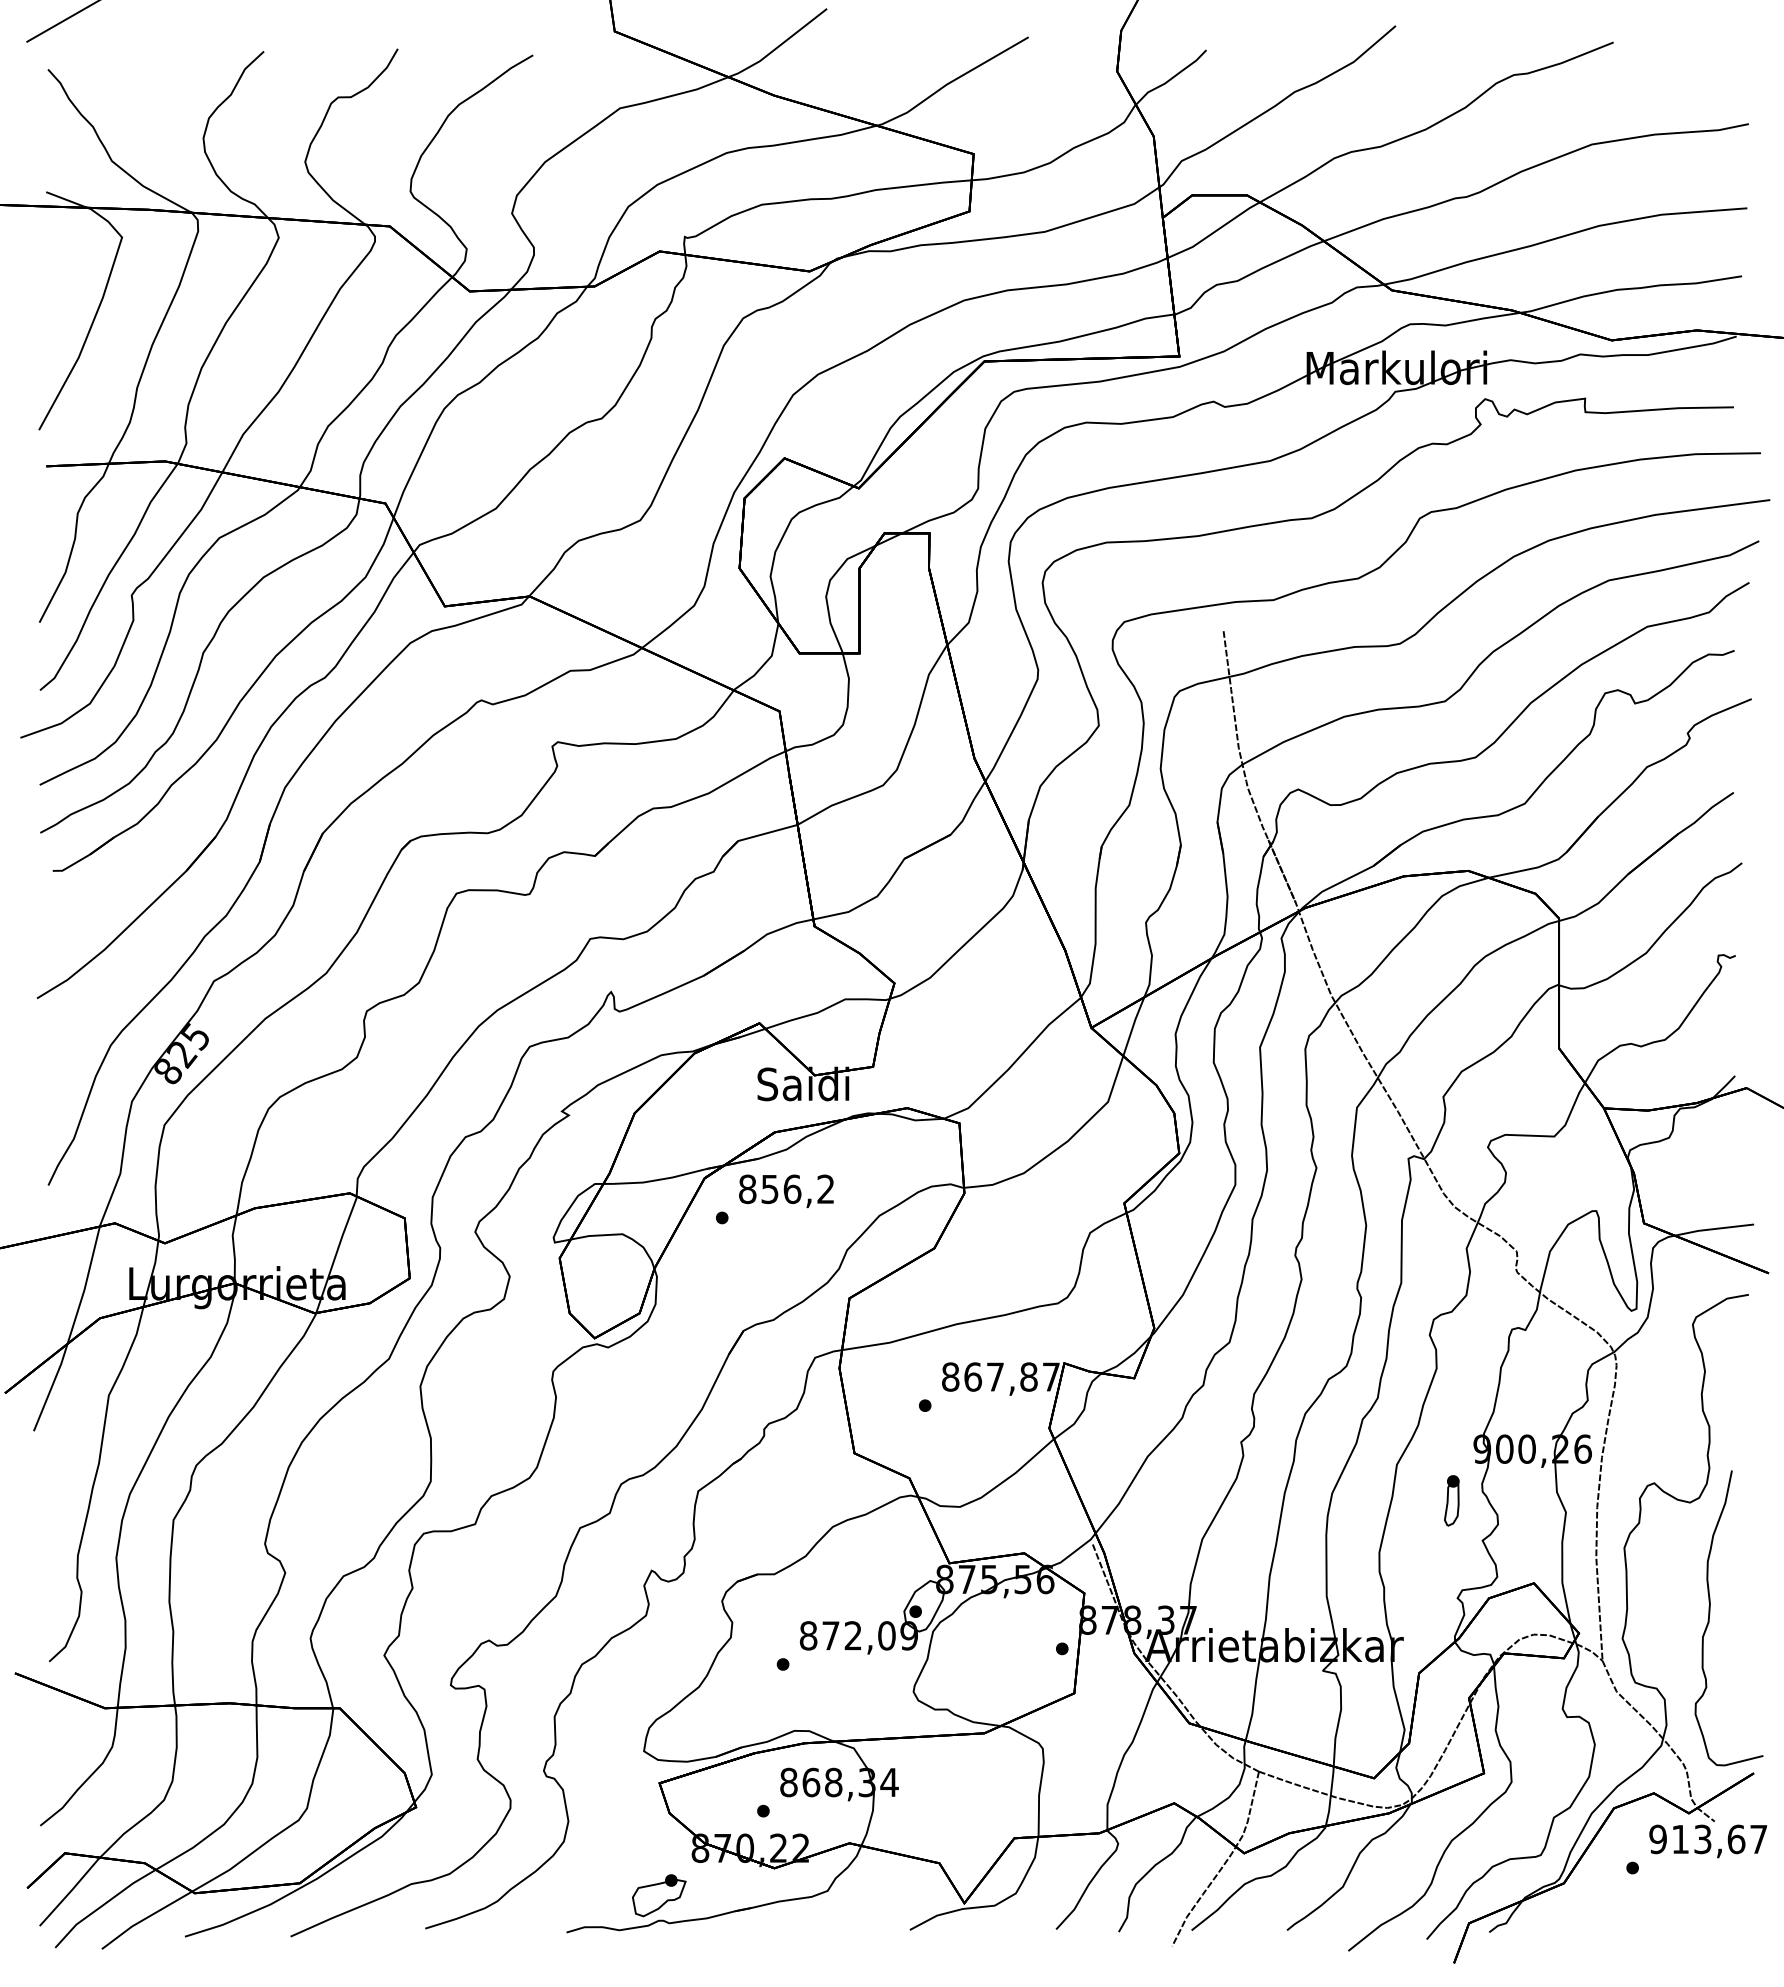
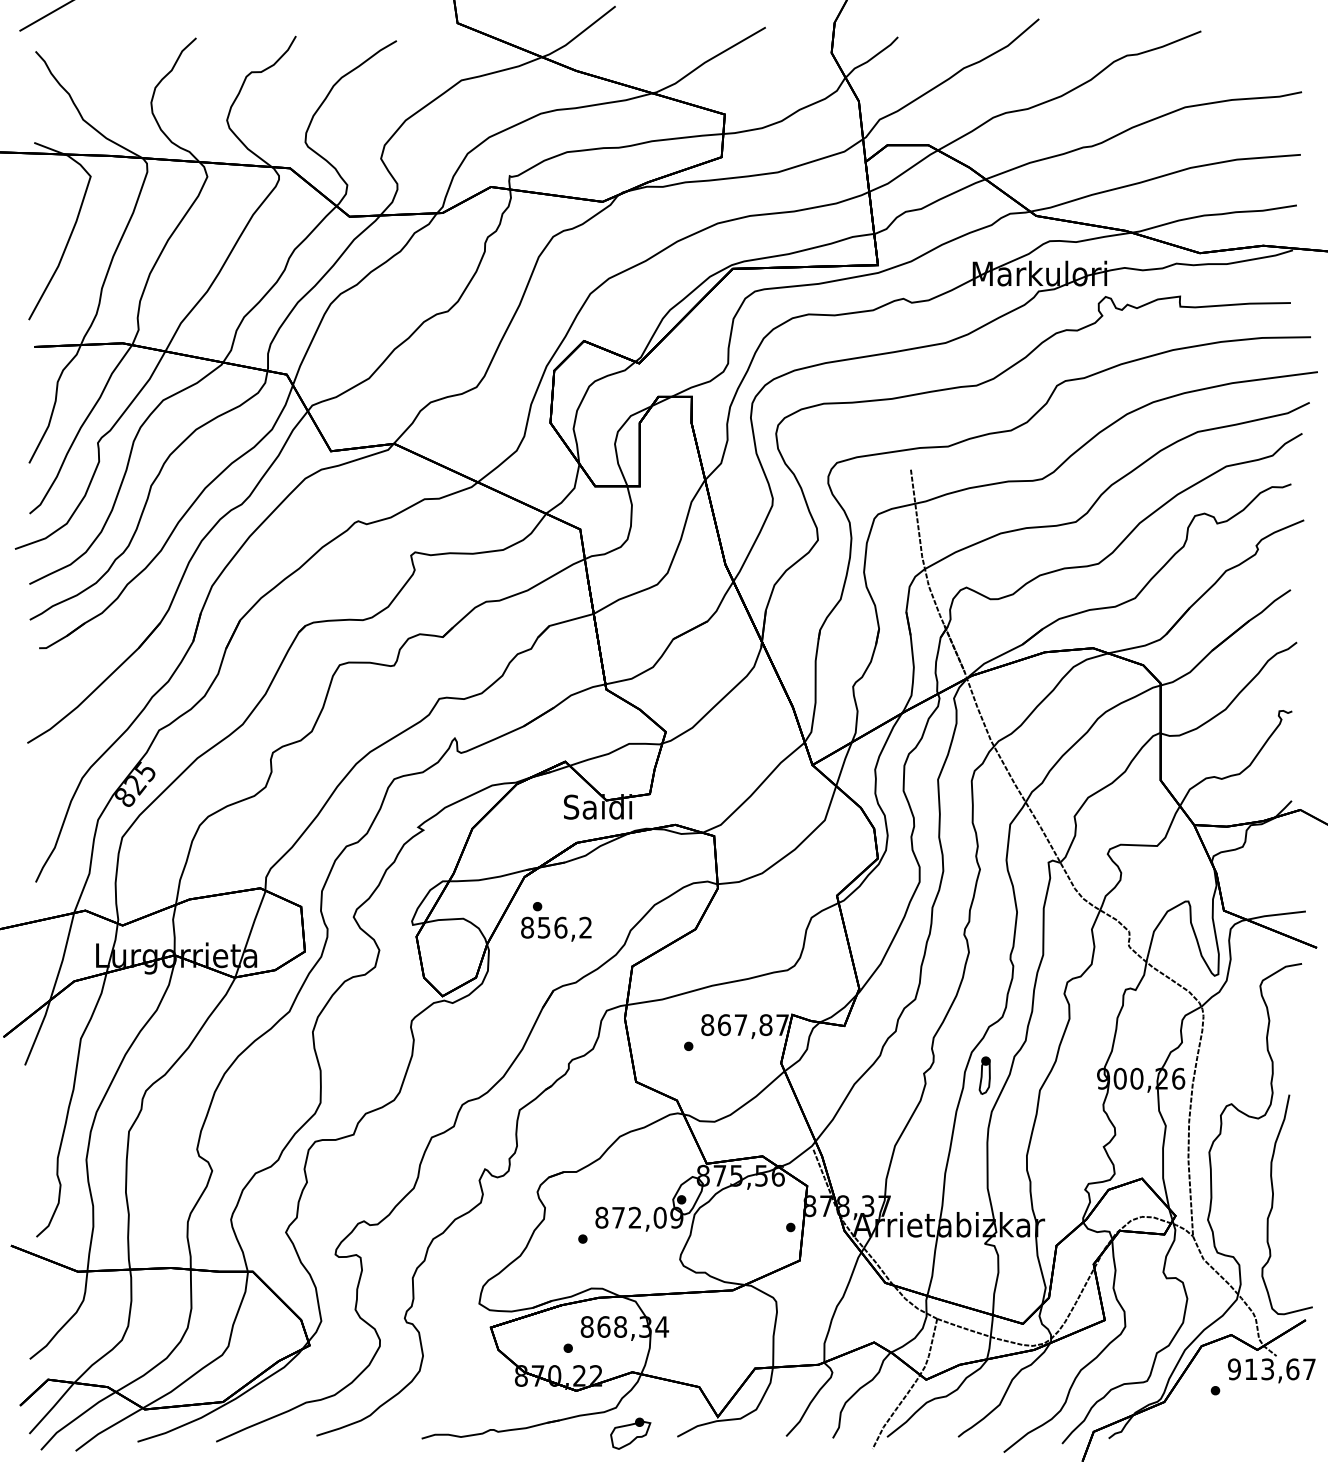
text: (786, 1191) -> (556, 929), moved
part: (1451, 1500) -> (984, 1075), moved
part: (659, 1895) -> (630, 1433), moved

